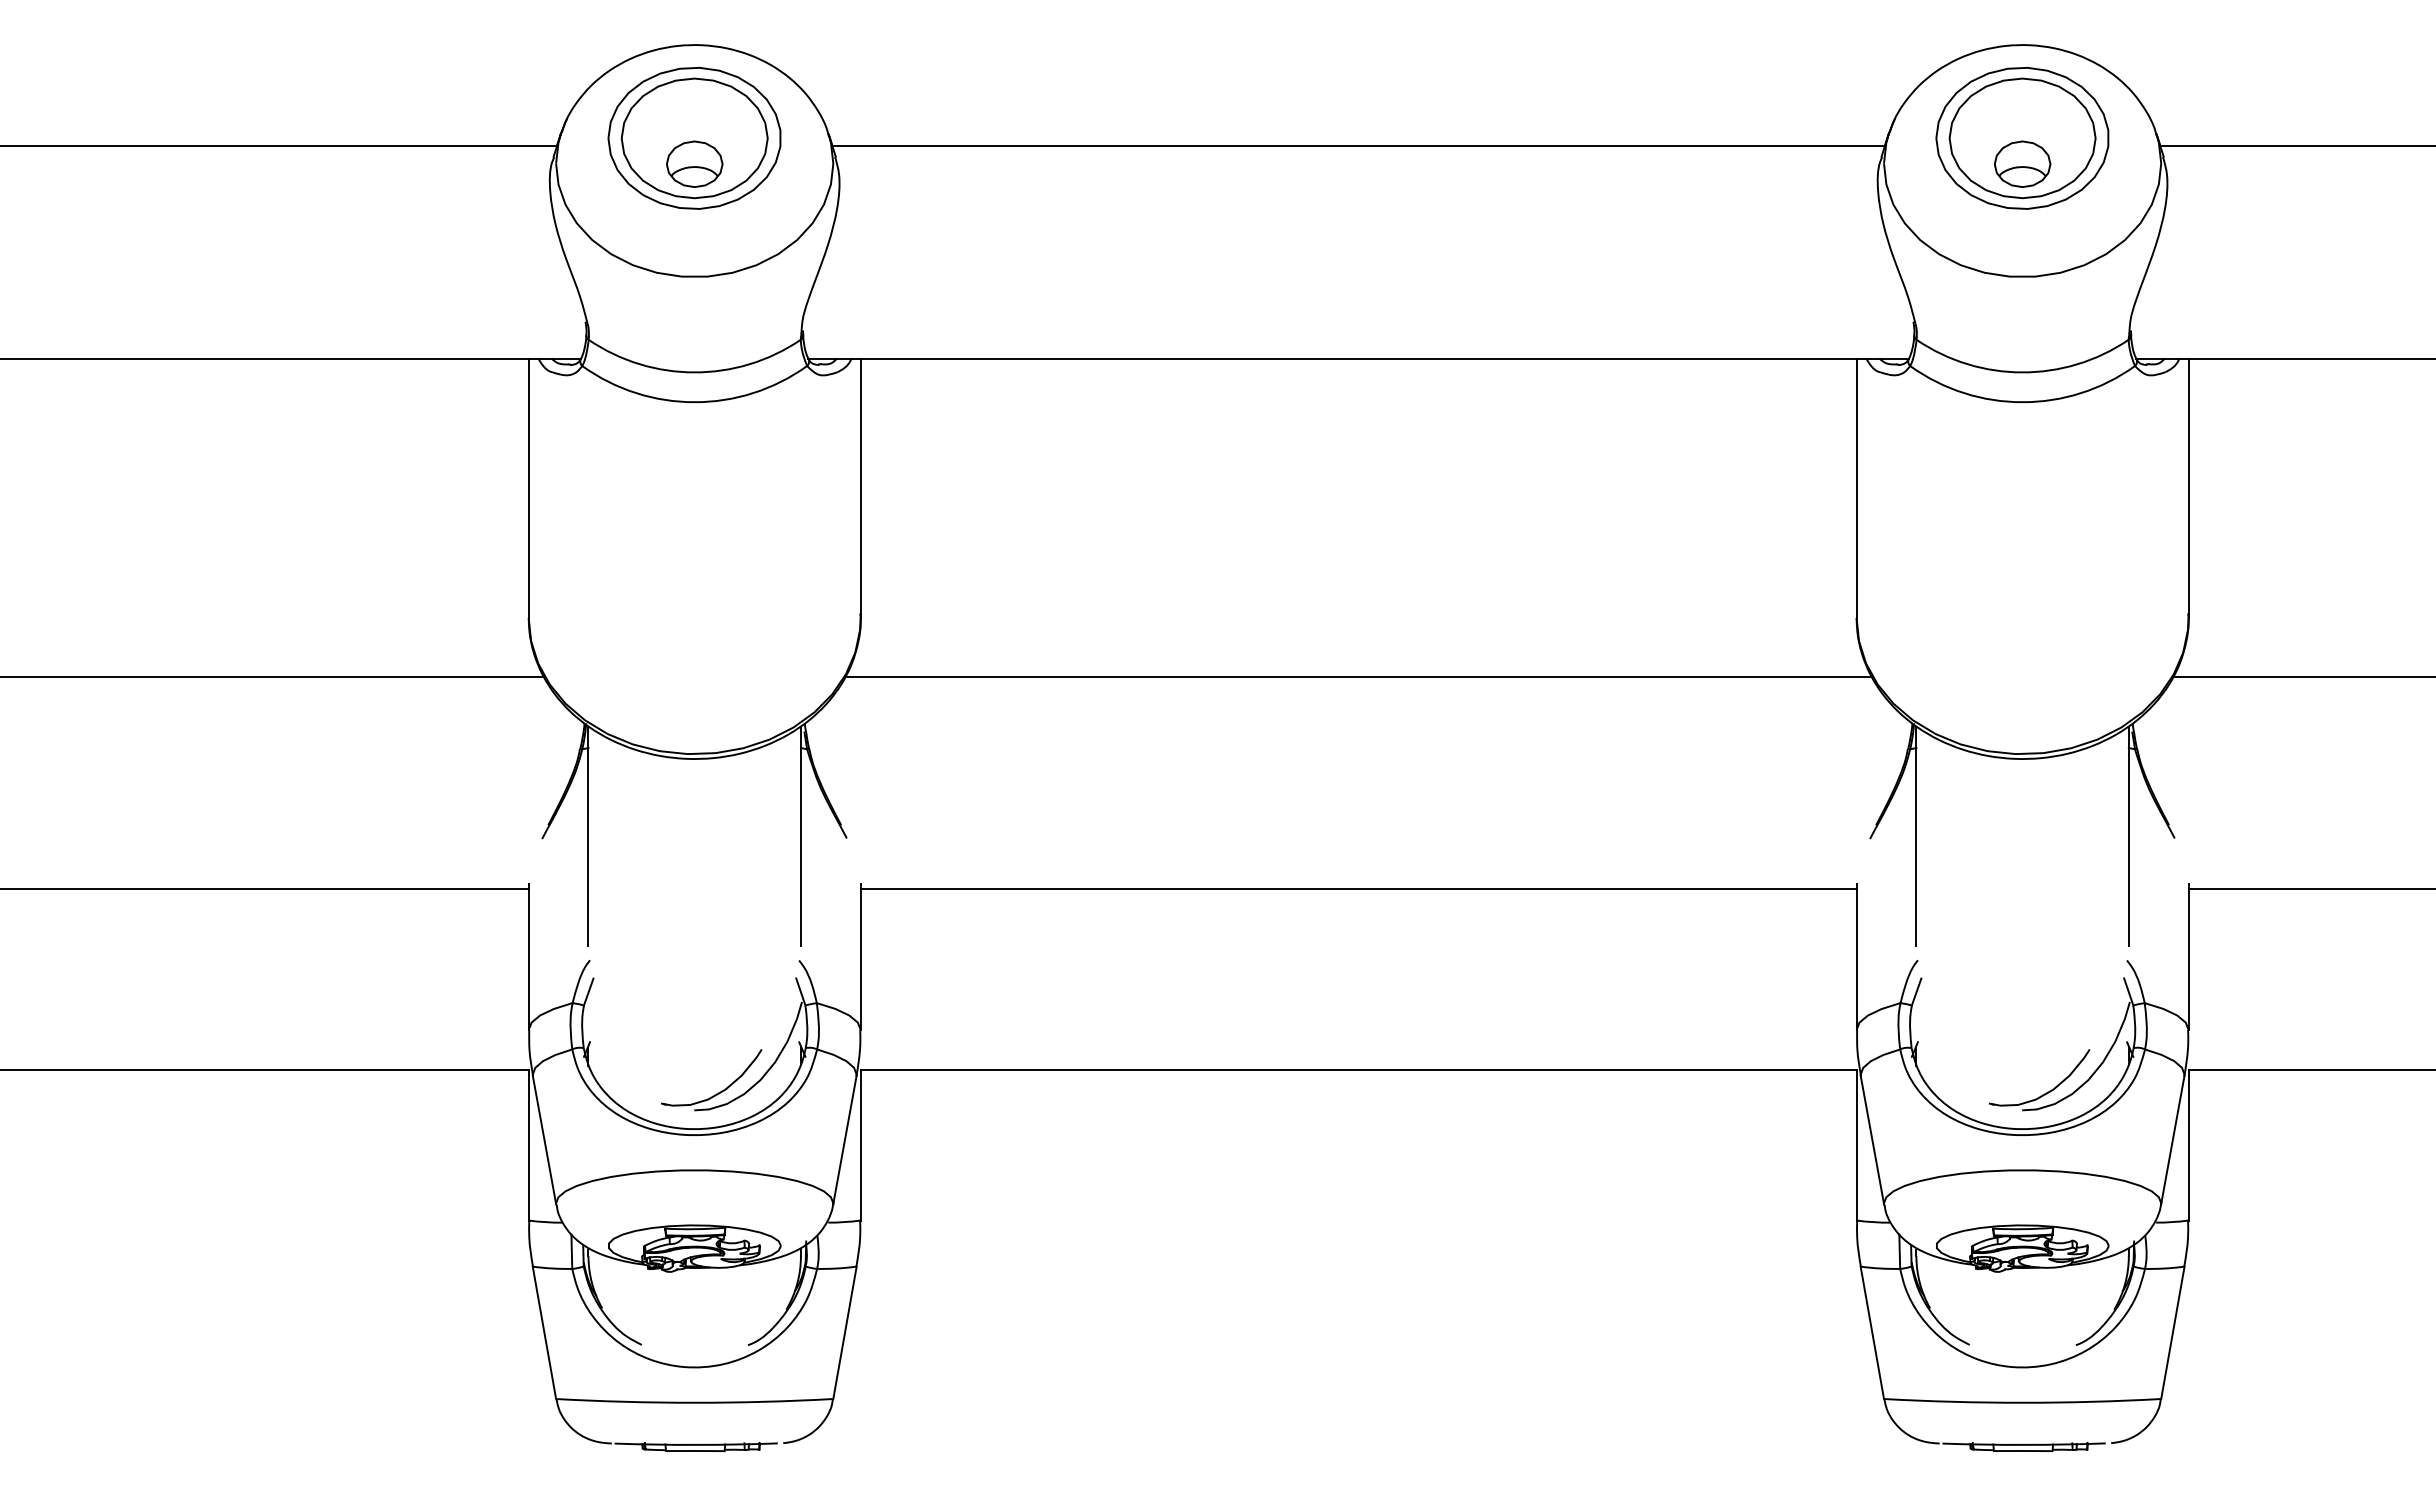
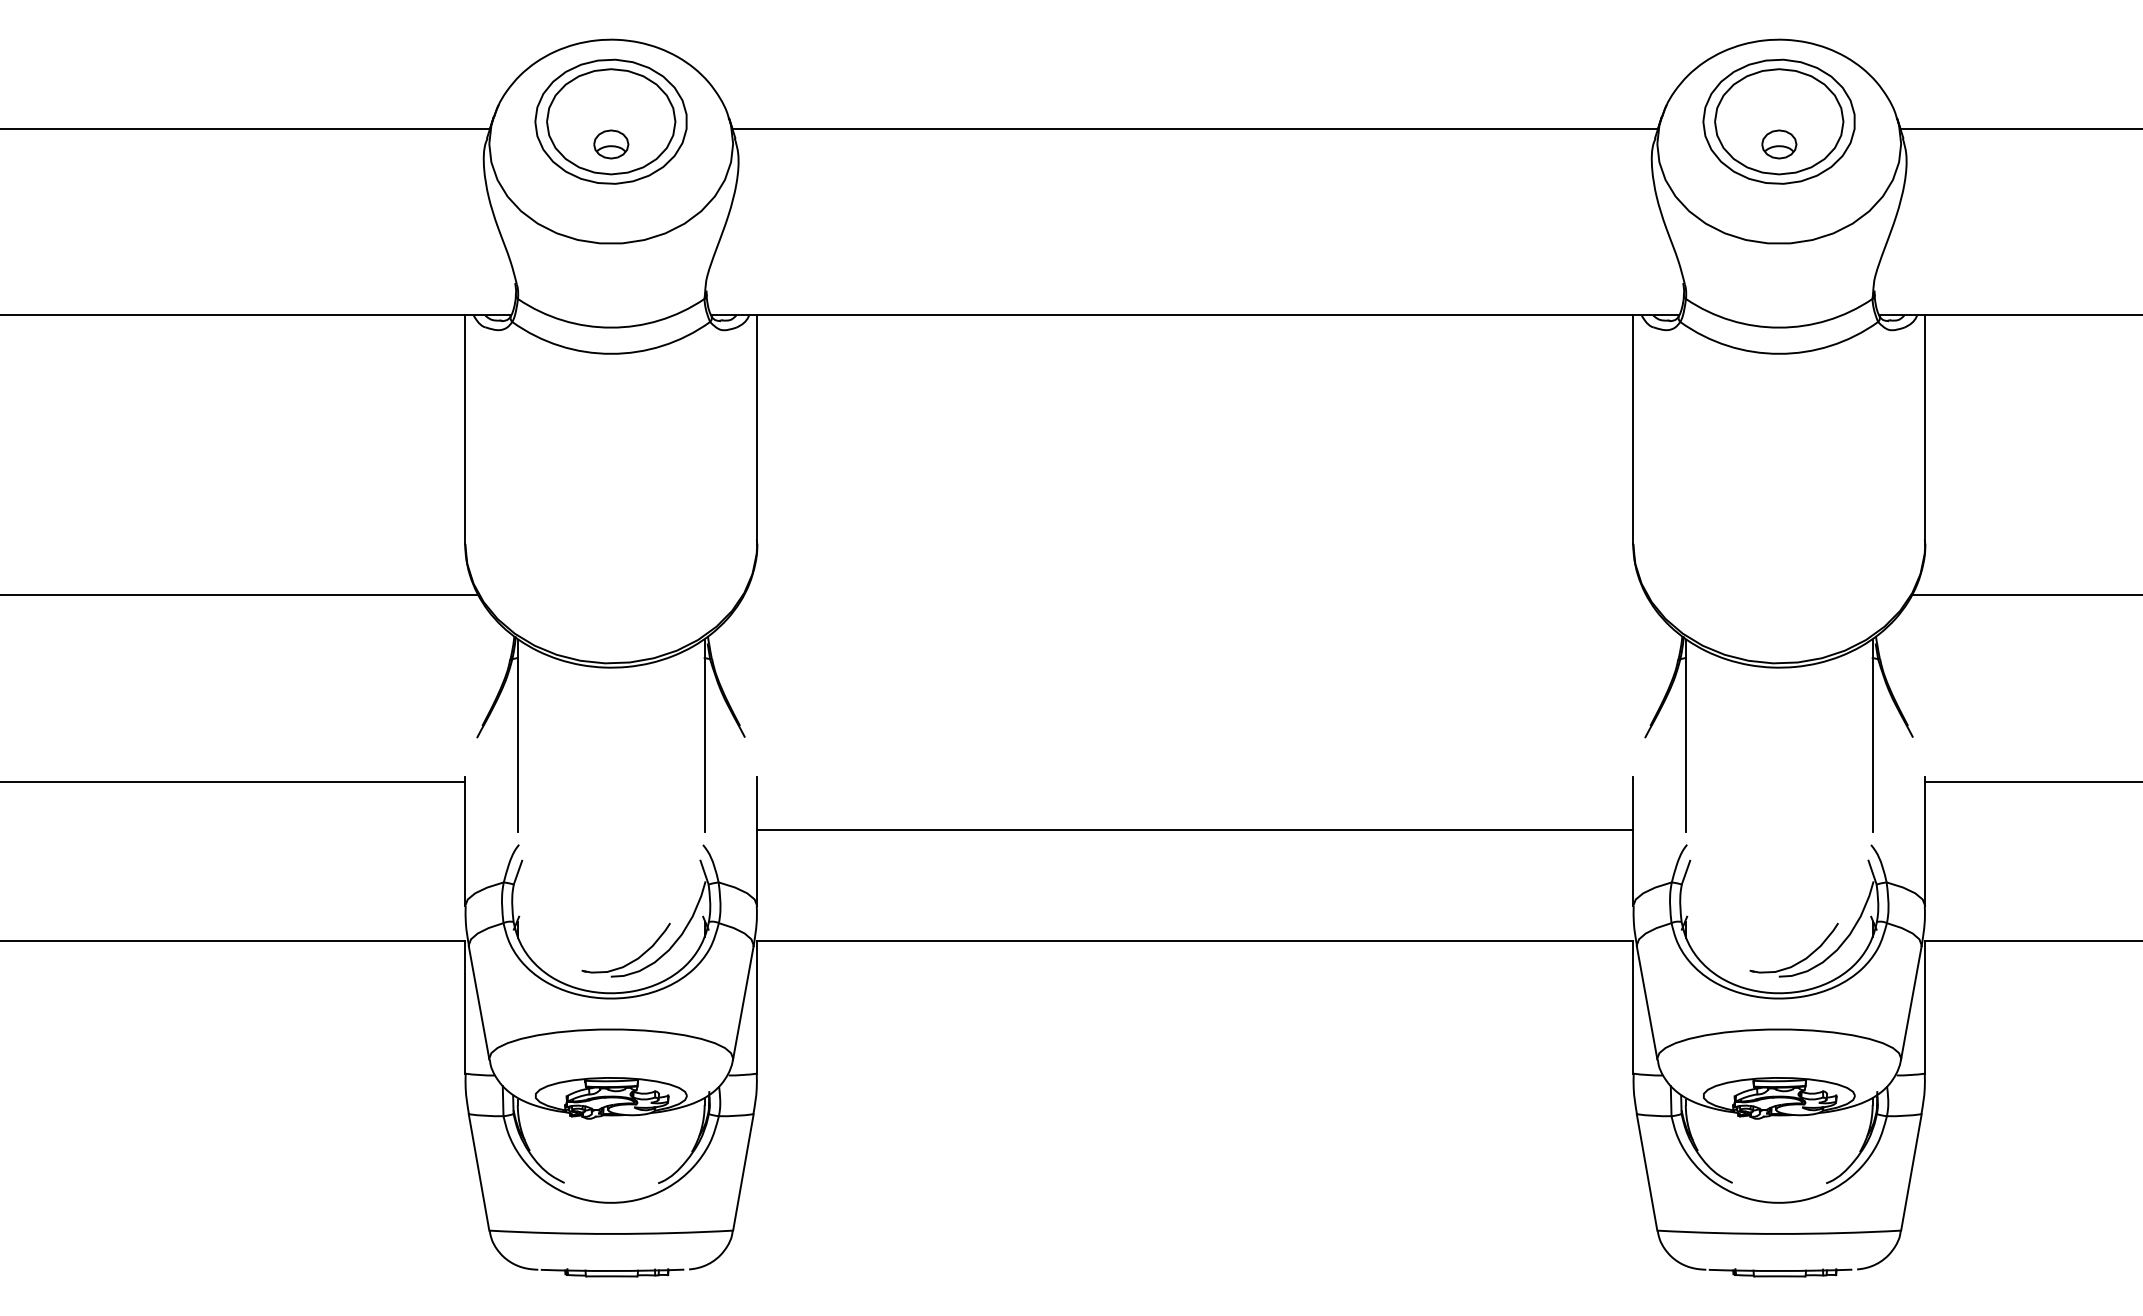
part: (694, 163) -> (611, 143), size x0.7
part: (2022, 163) -> (1779, 143), size x0.7
line: (1358, 676) -> (1195, 595), removed
line: (1358, 889) -> (1195, 829), moved

